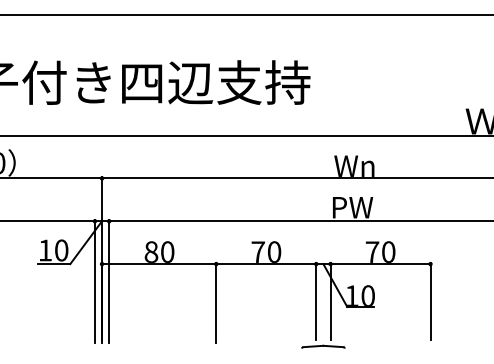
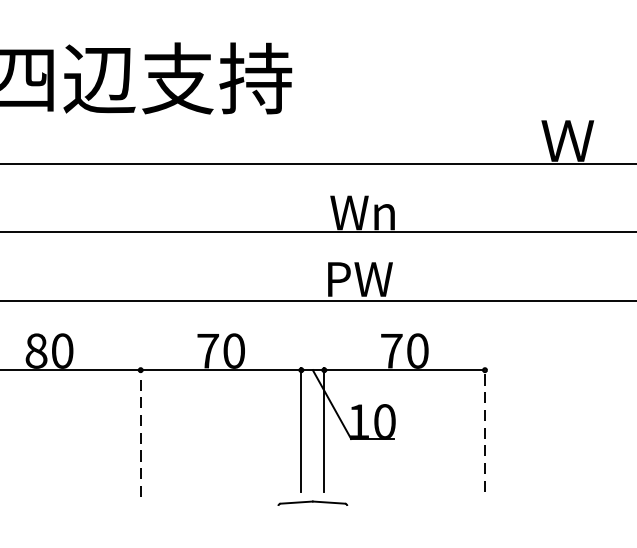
line: (430, 301) -> (484, 430), solid -> dashed
line: (216, 302) -> (141, 431), solid -> dashed

